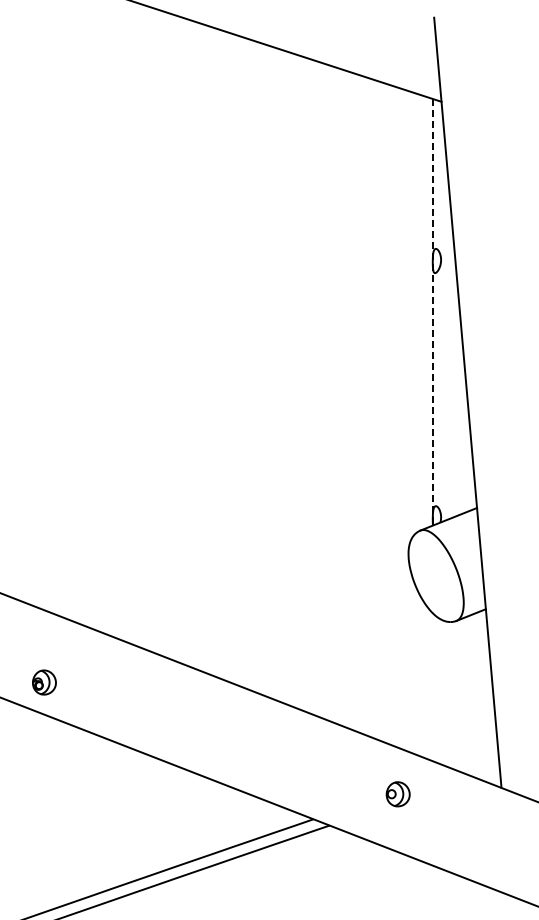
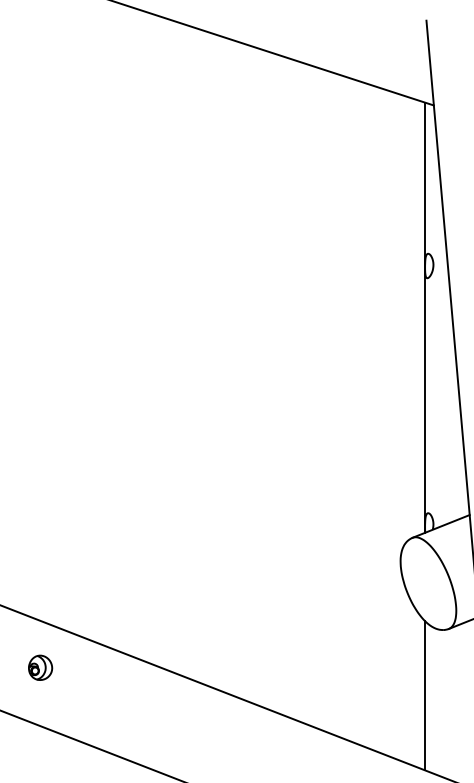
line: (432, 312) -> (424, 317), dashed -> solid
part: (44, 682) -> (40, 667), moved
line: (432, 687) -> (424, 696), added

